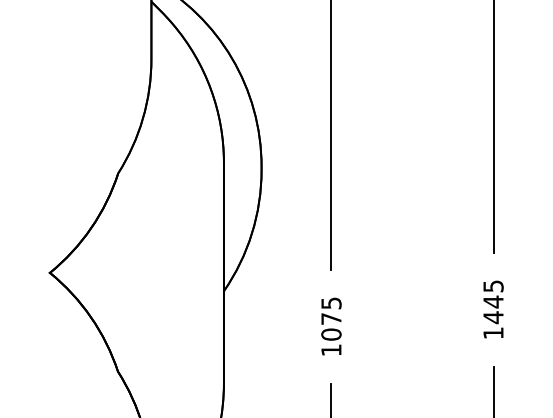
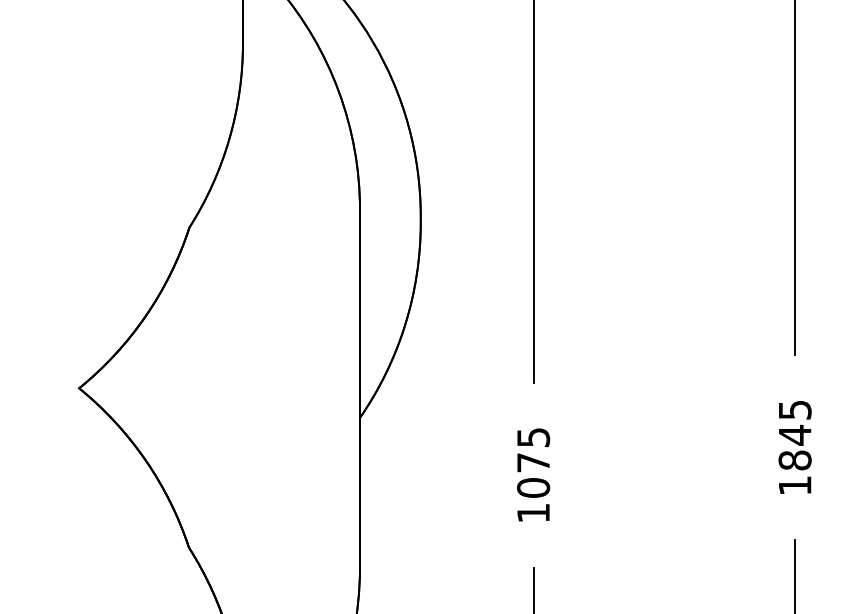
text: (493, 317) -> (795, 460), 1445 -> 1845

